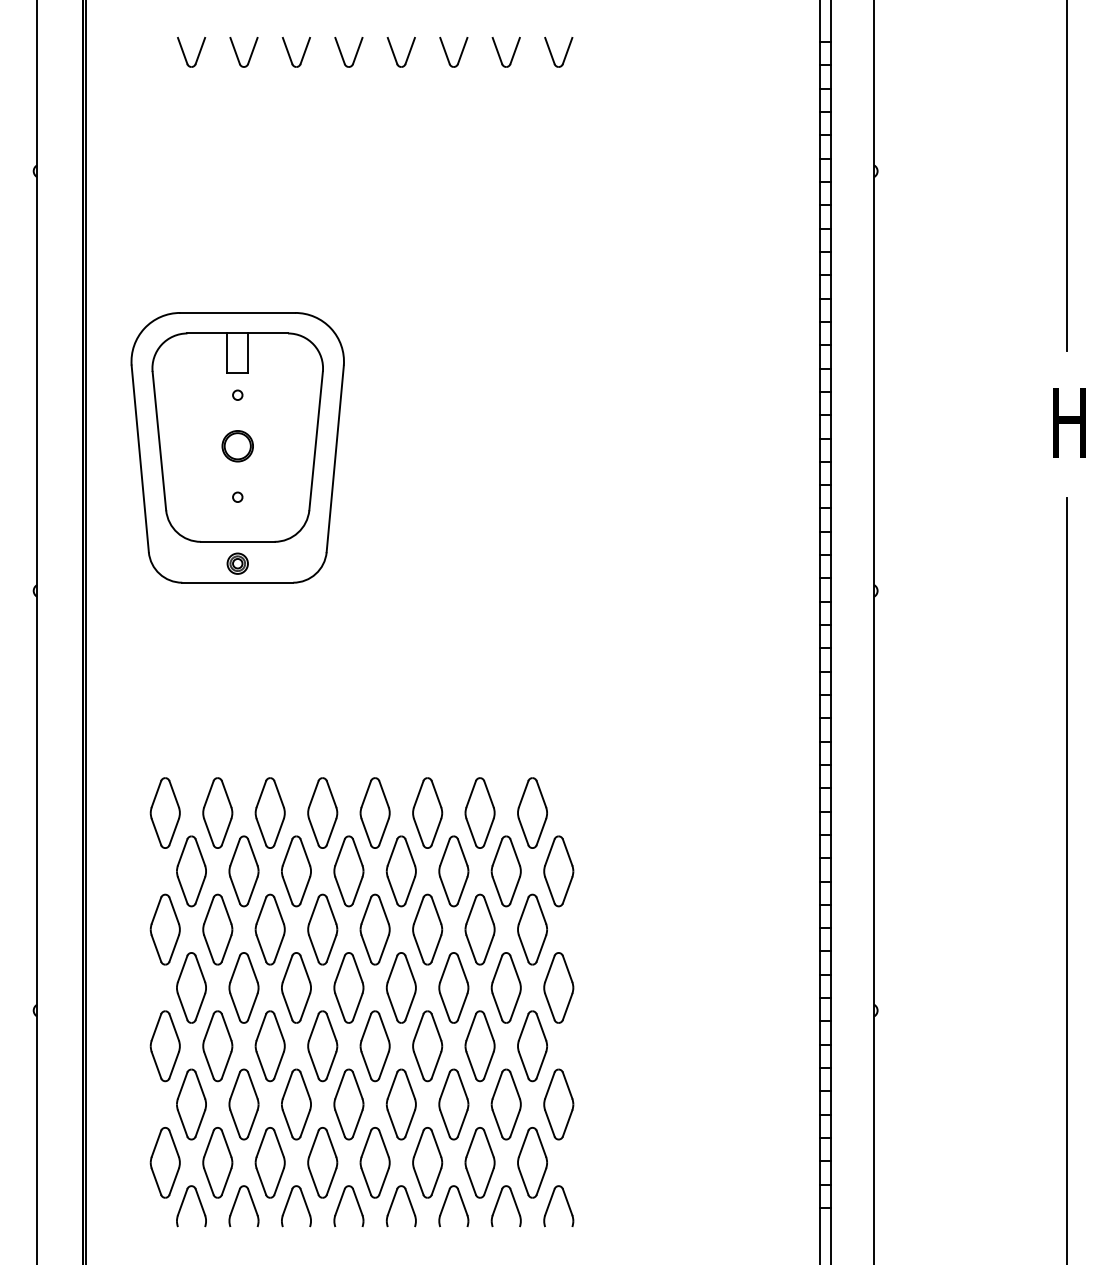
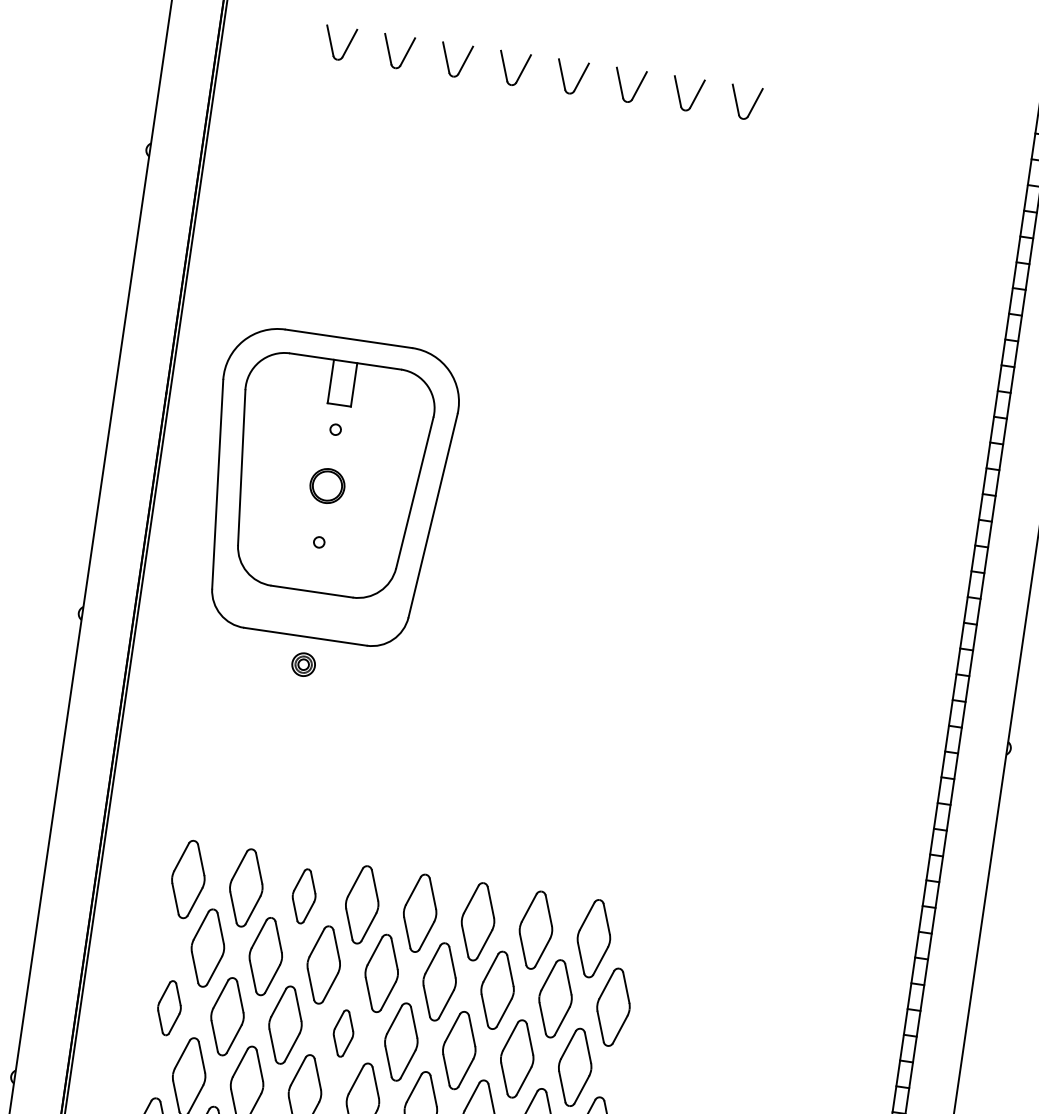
part: (237, 563) -> (303, 664), moved
part: (269, 812) -> (303, 895), size x0.7
part: (164, 929) -> (168, 1007), size x0.7
part: (322, 929) -> (343, 1033), size x0.6

